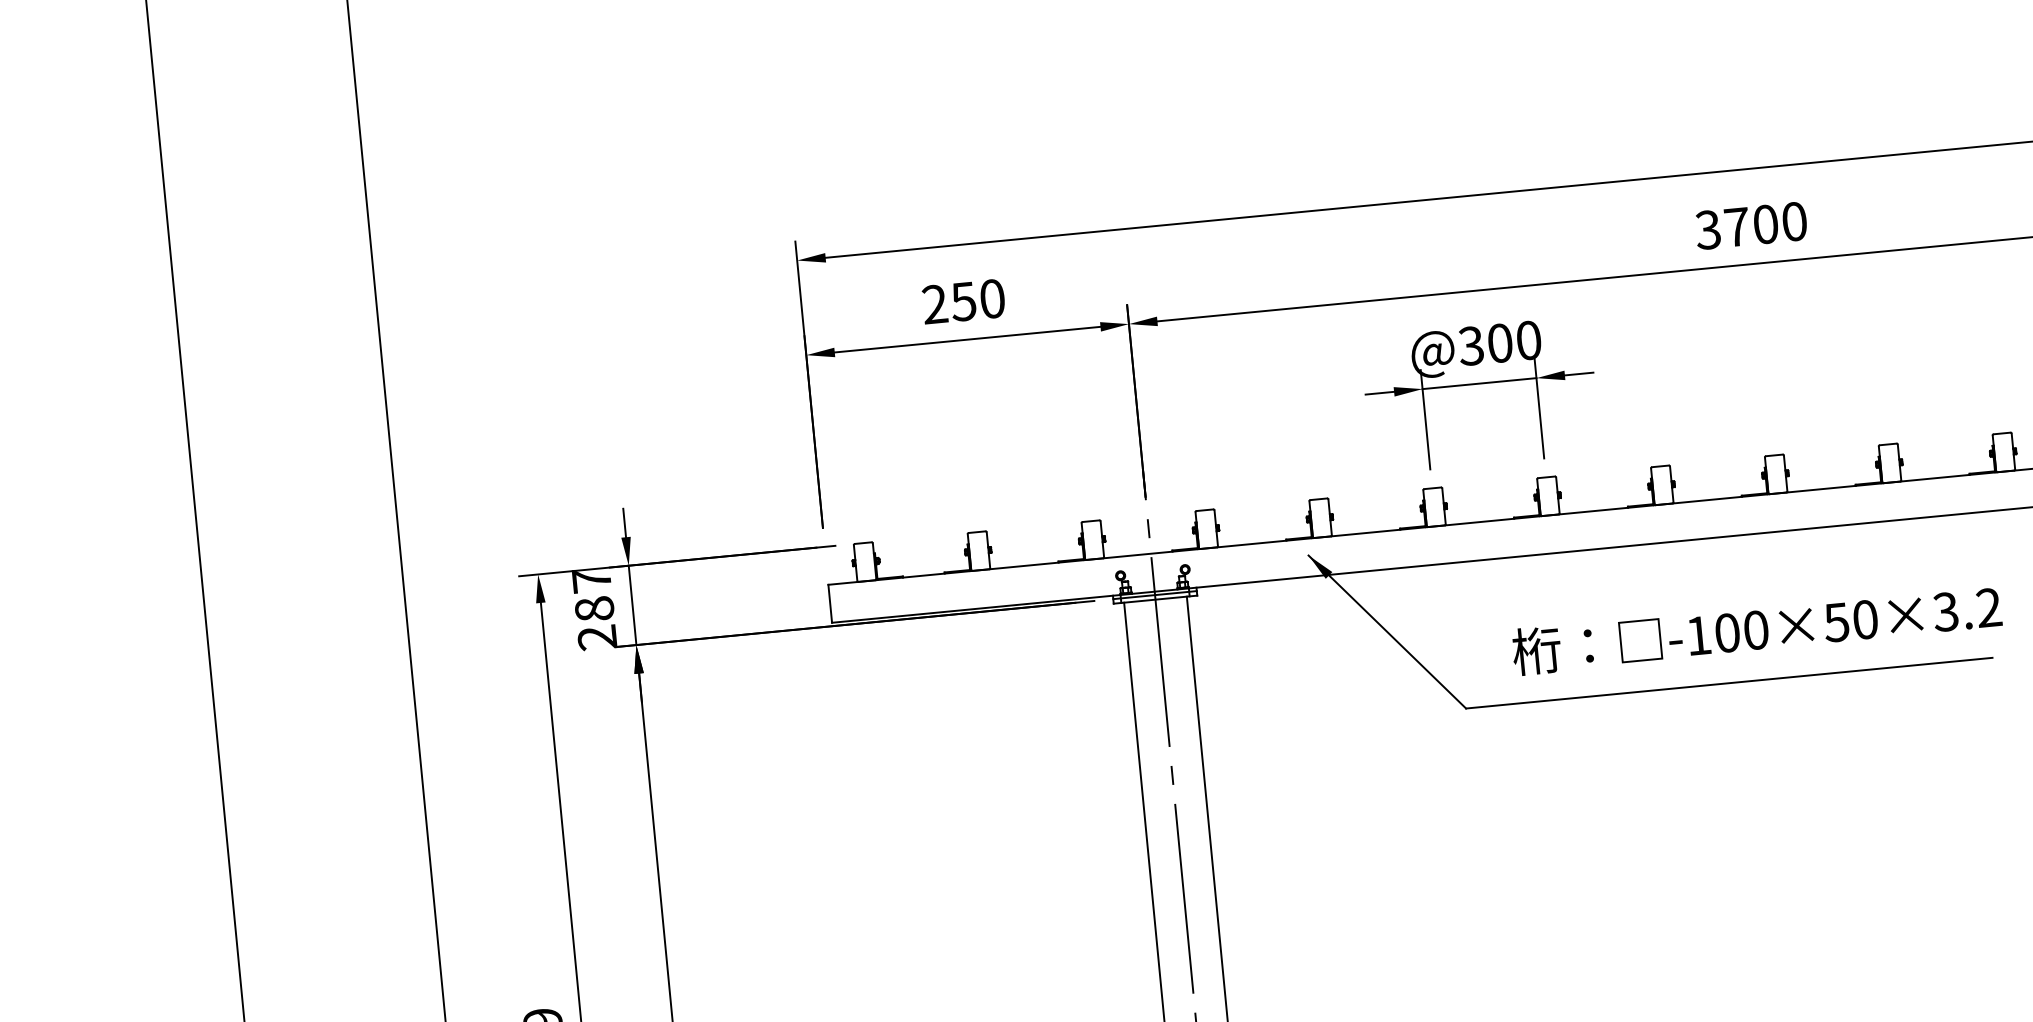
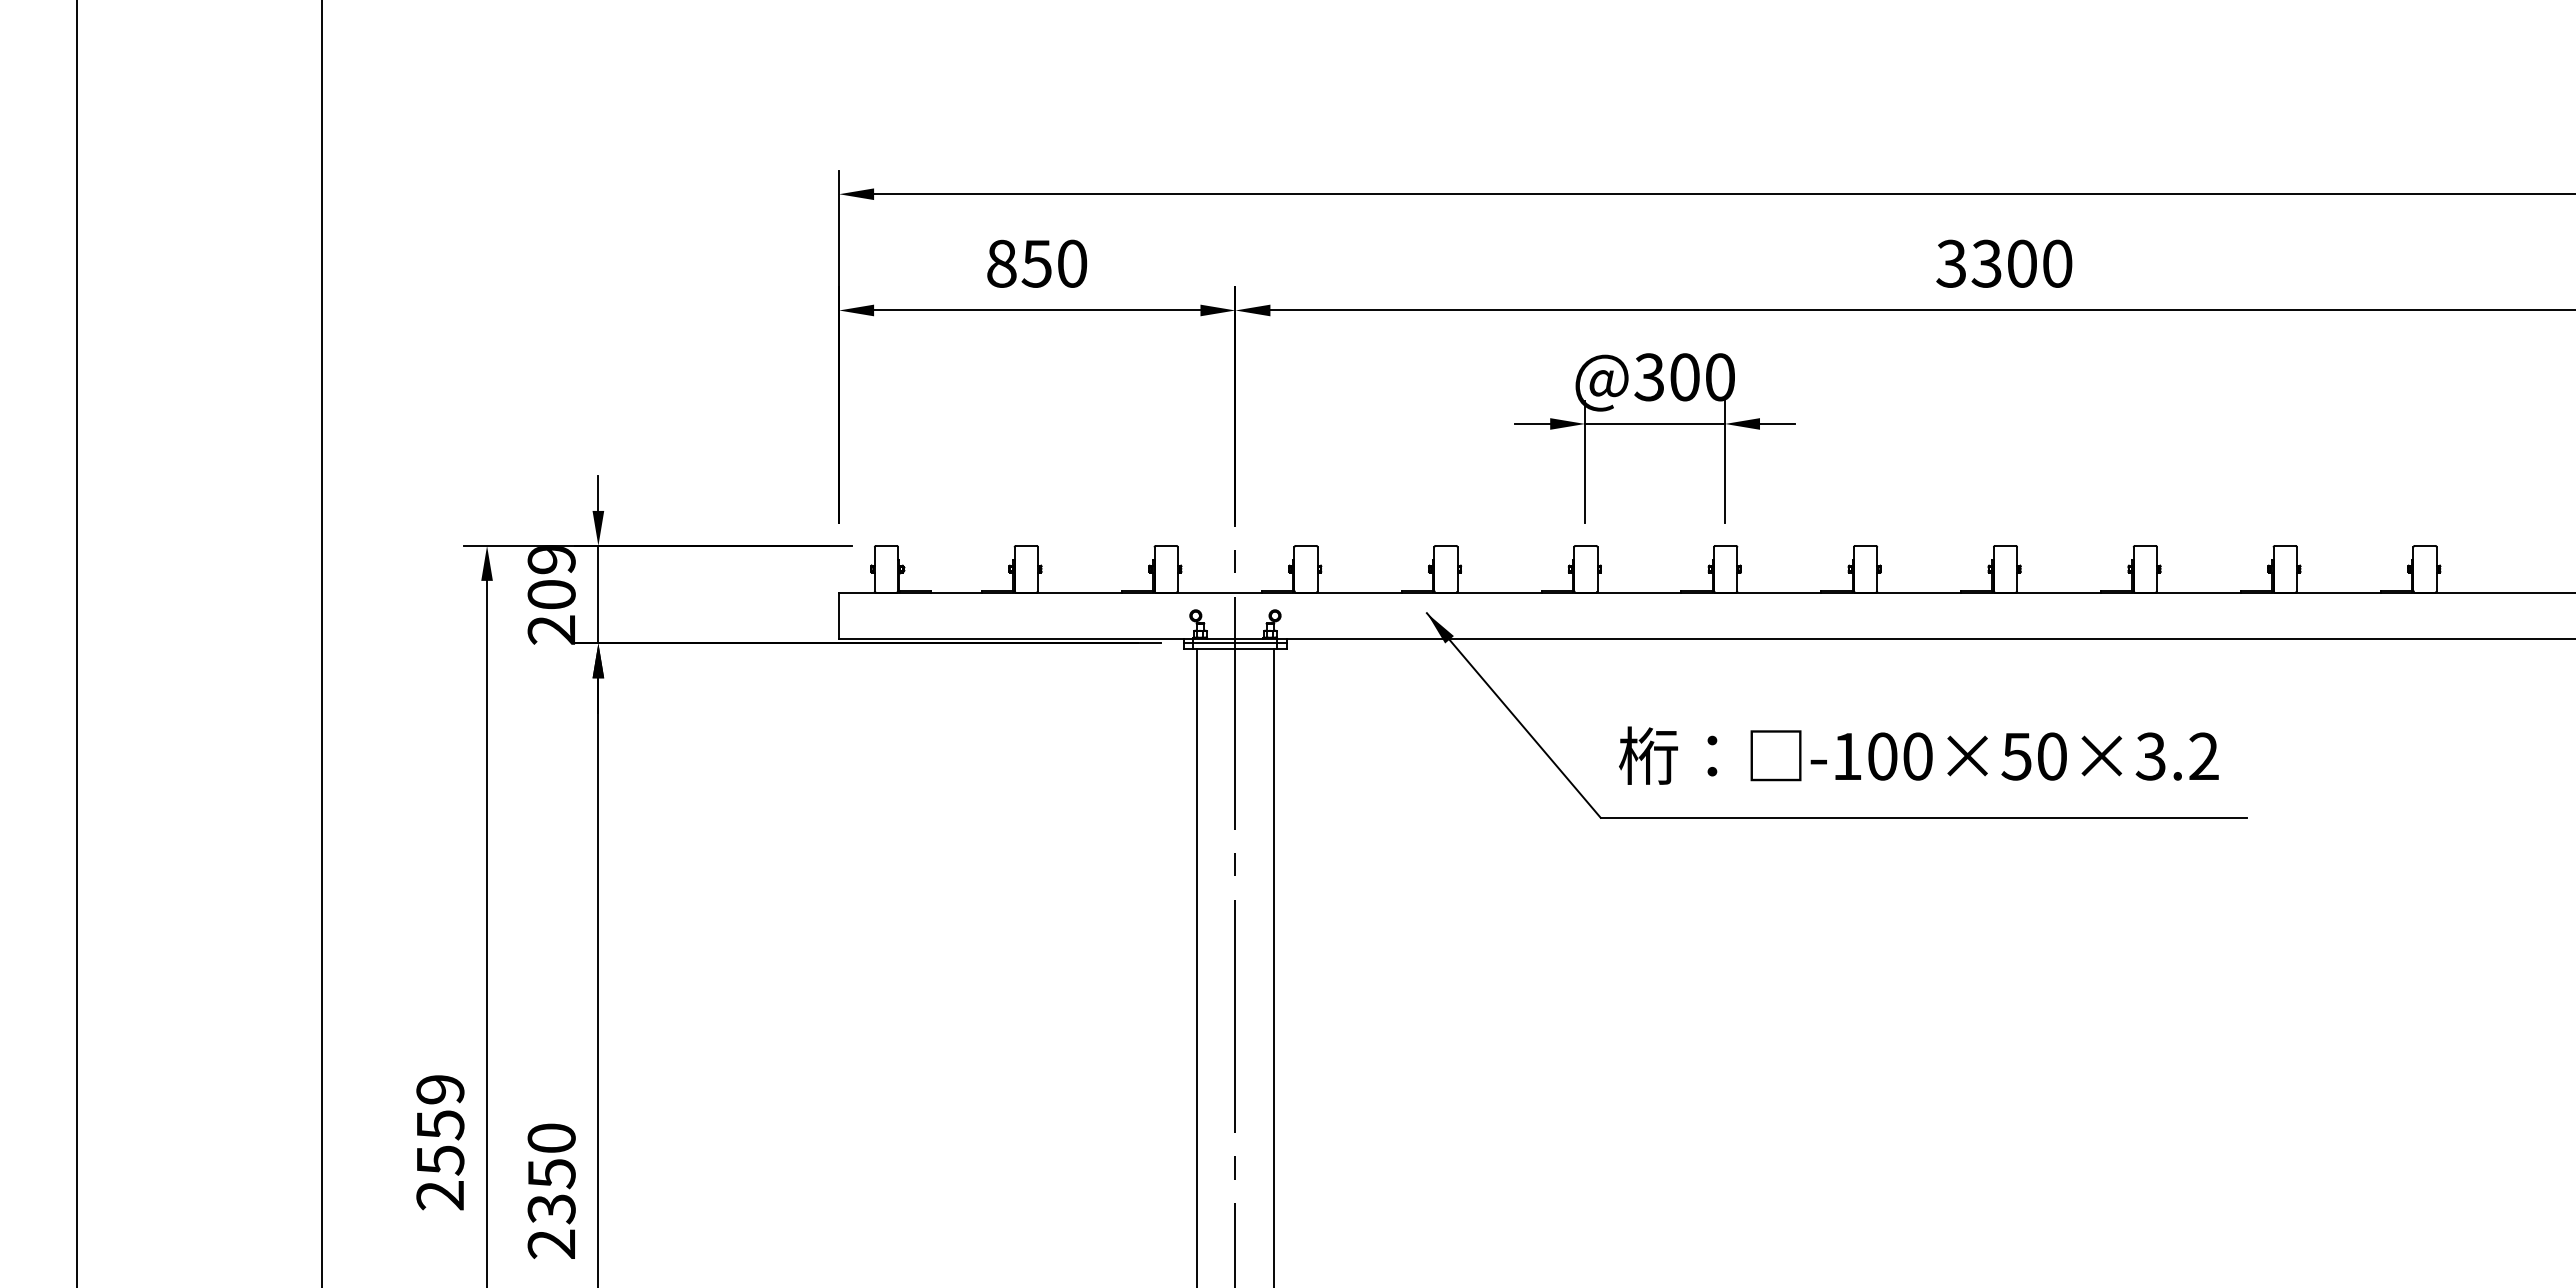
text: (1736, 227) -> (1986, 263), 3700 -> 3300
text: (934, 304) -> (1001, 263), 250 -> 850
text: (592, 594) -> (551, 576), 287 -> 209
text: (1756, 629) -> (1918, 755), moved

